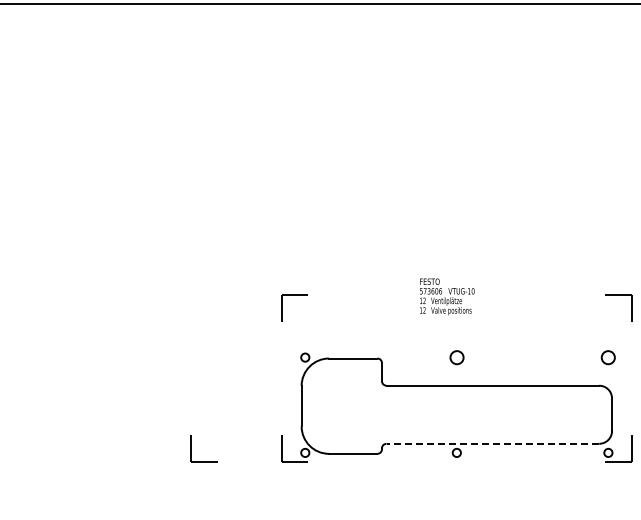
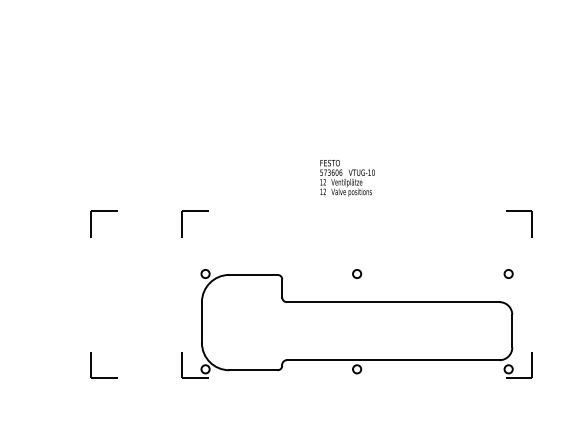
part: (203, 295) -> (103, 211), added
text: (447, 296) -> (347, 177), moved
circle: (456, 357) -> (356, 273), size x0.62
circle: (608, 357) -> (508, 273), size x0.62
line: (492, 443) -> (392, 359), dashed -> solid

